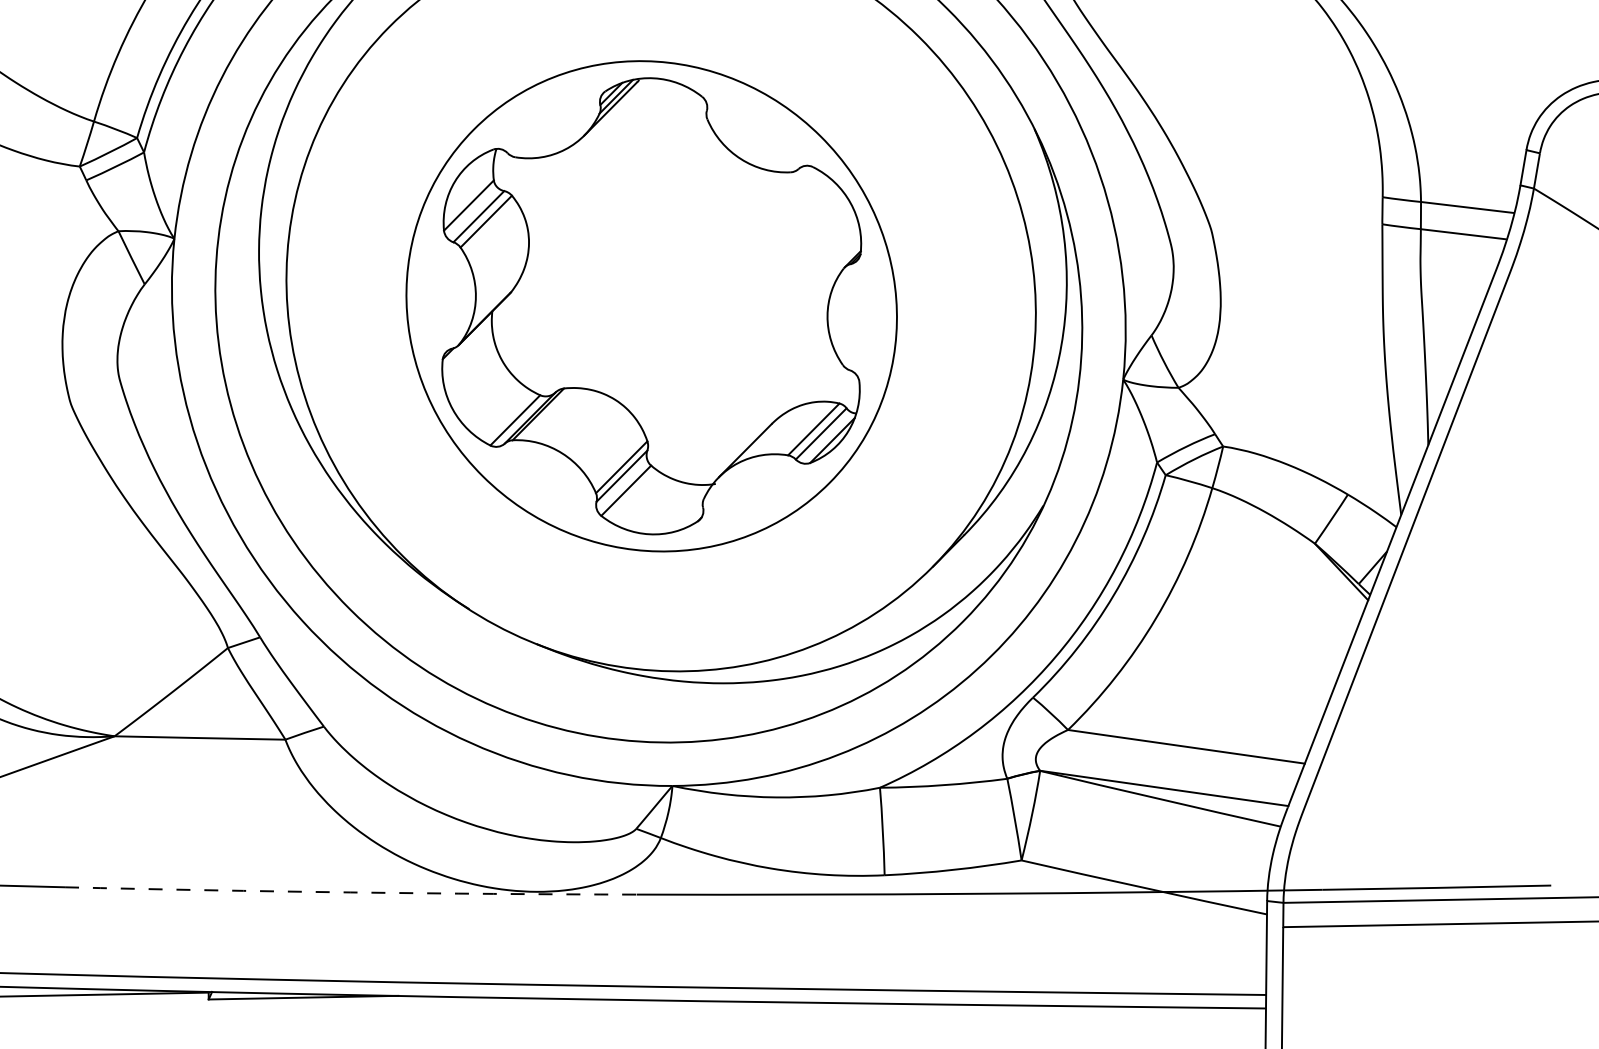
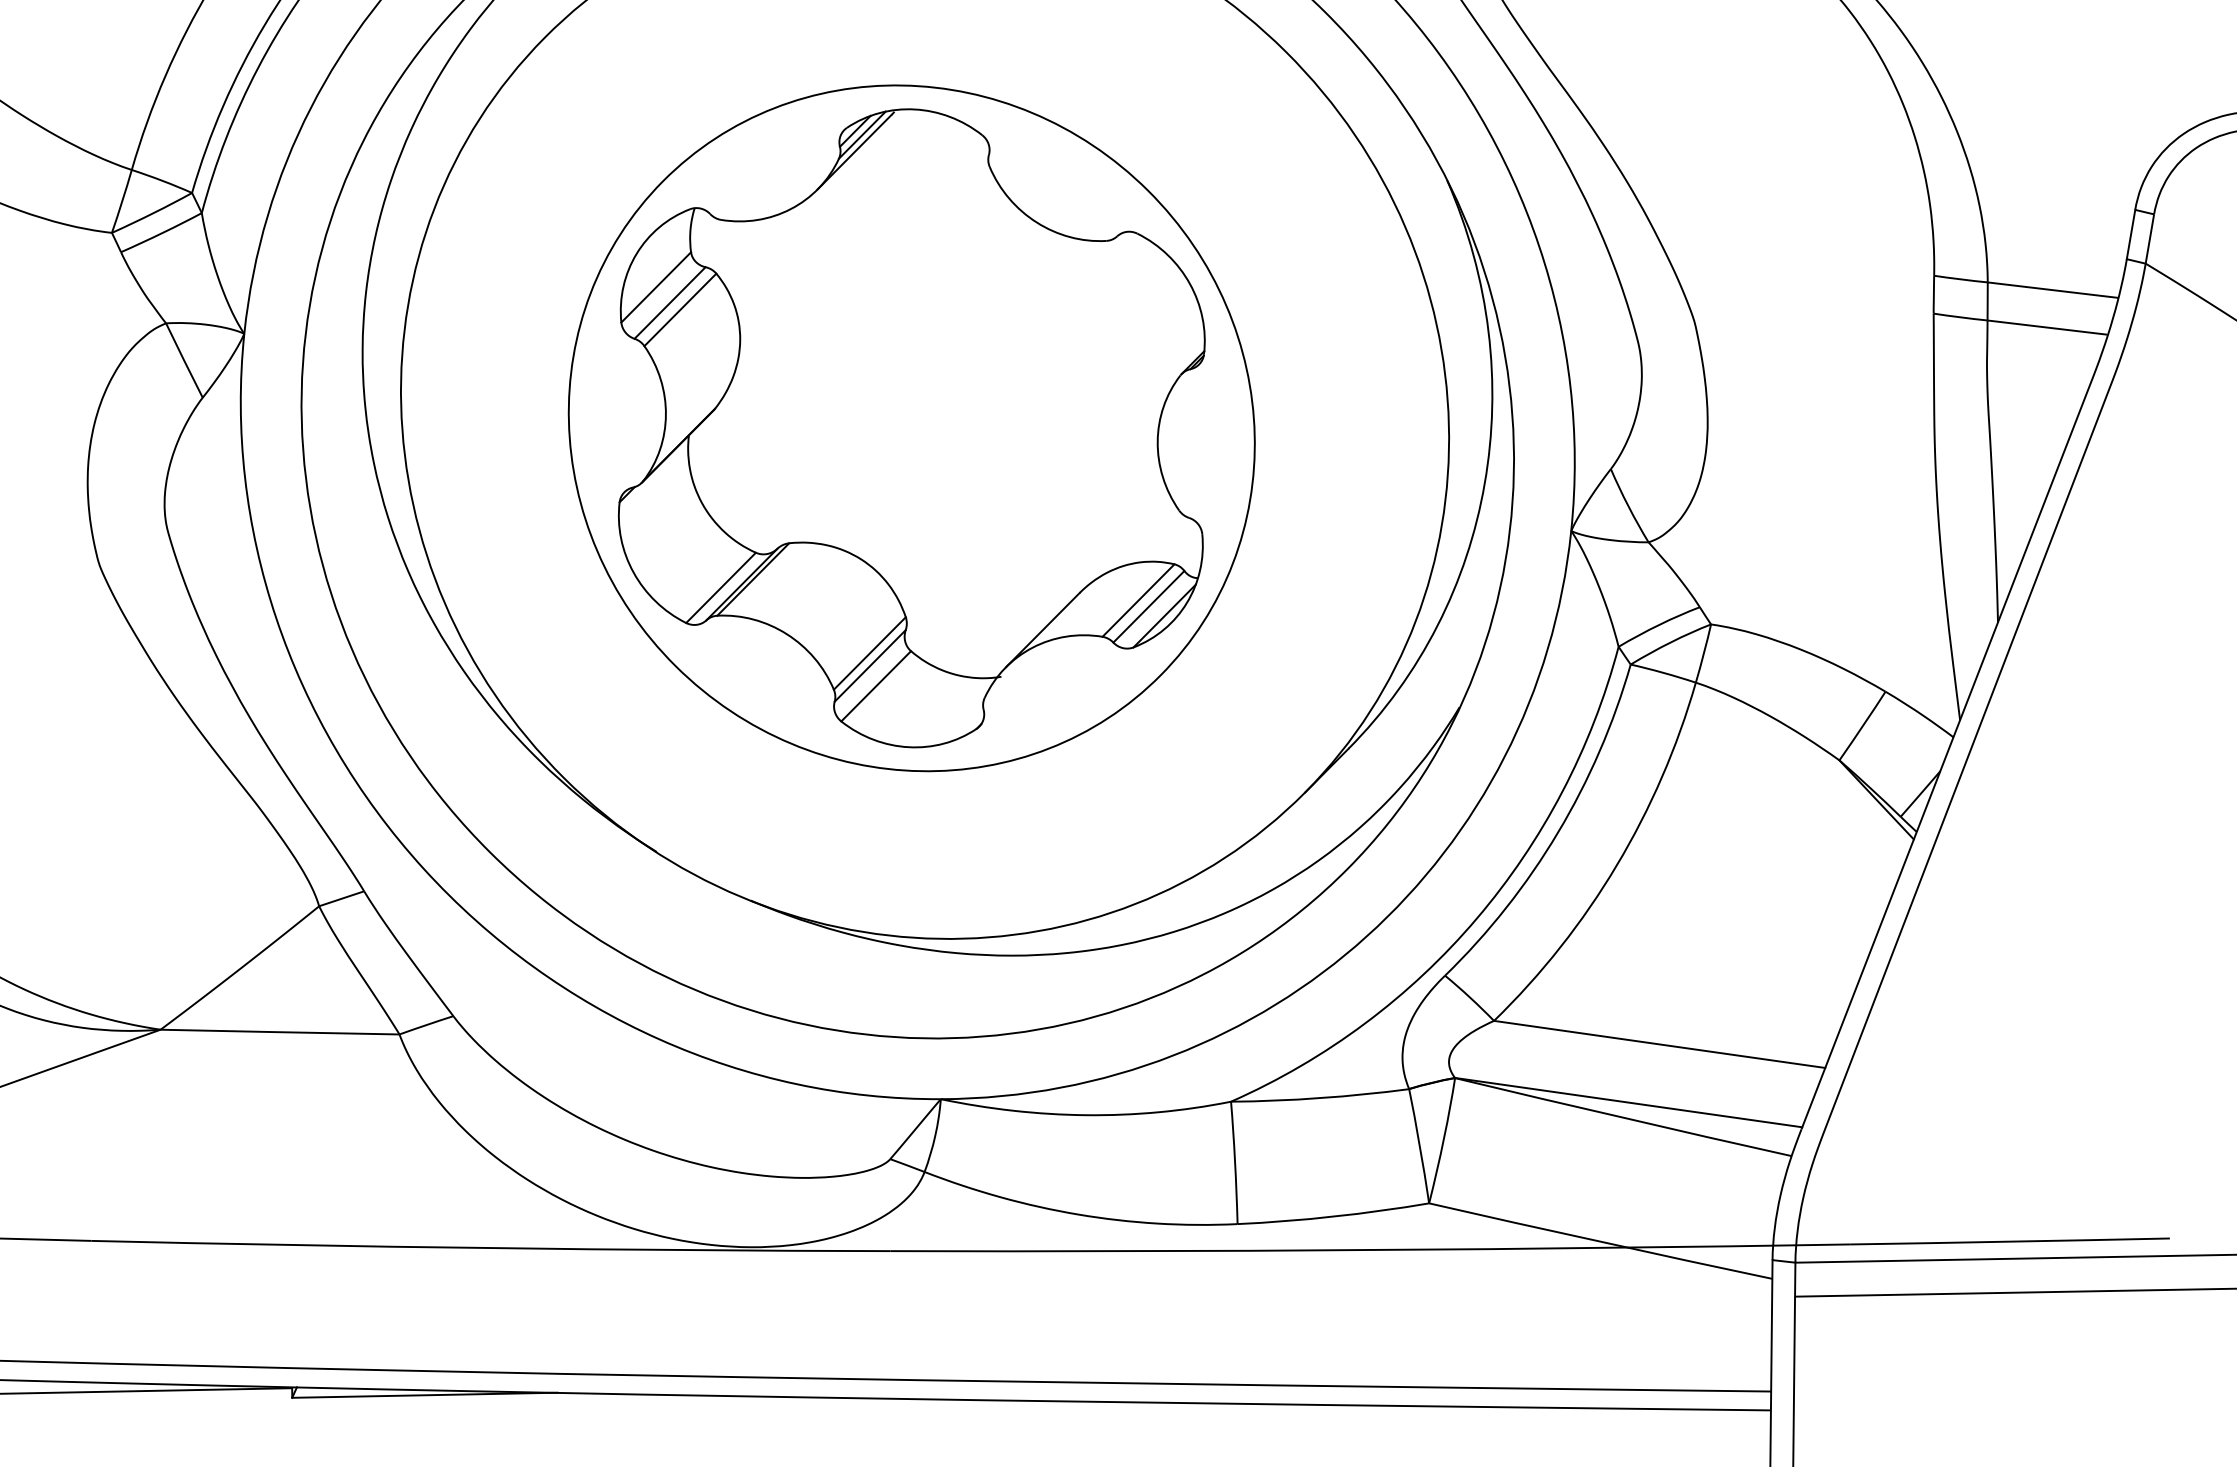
arc: (351, 892) -> (491, 1248), dashed -> solid

